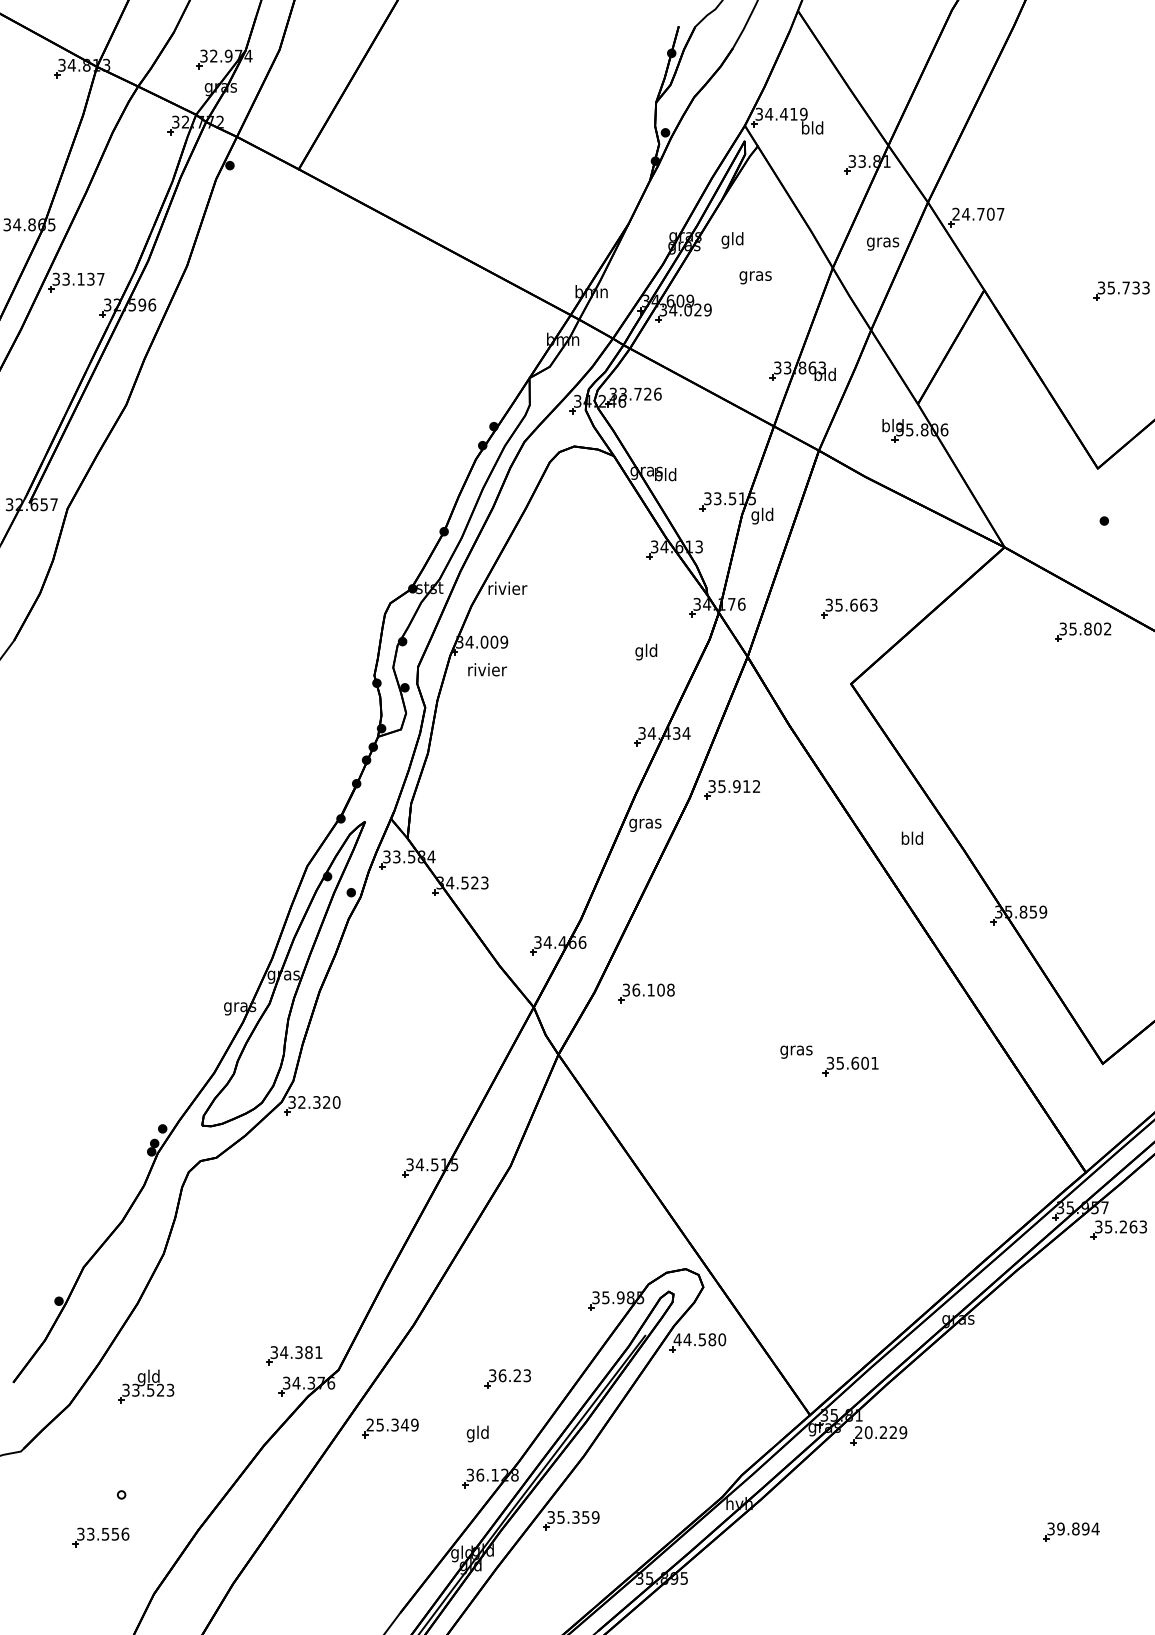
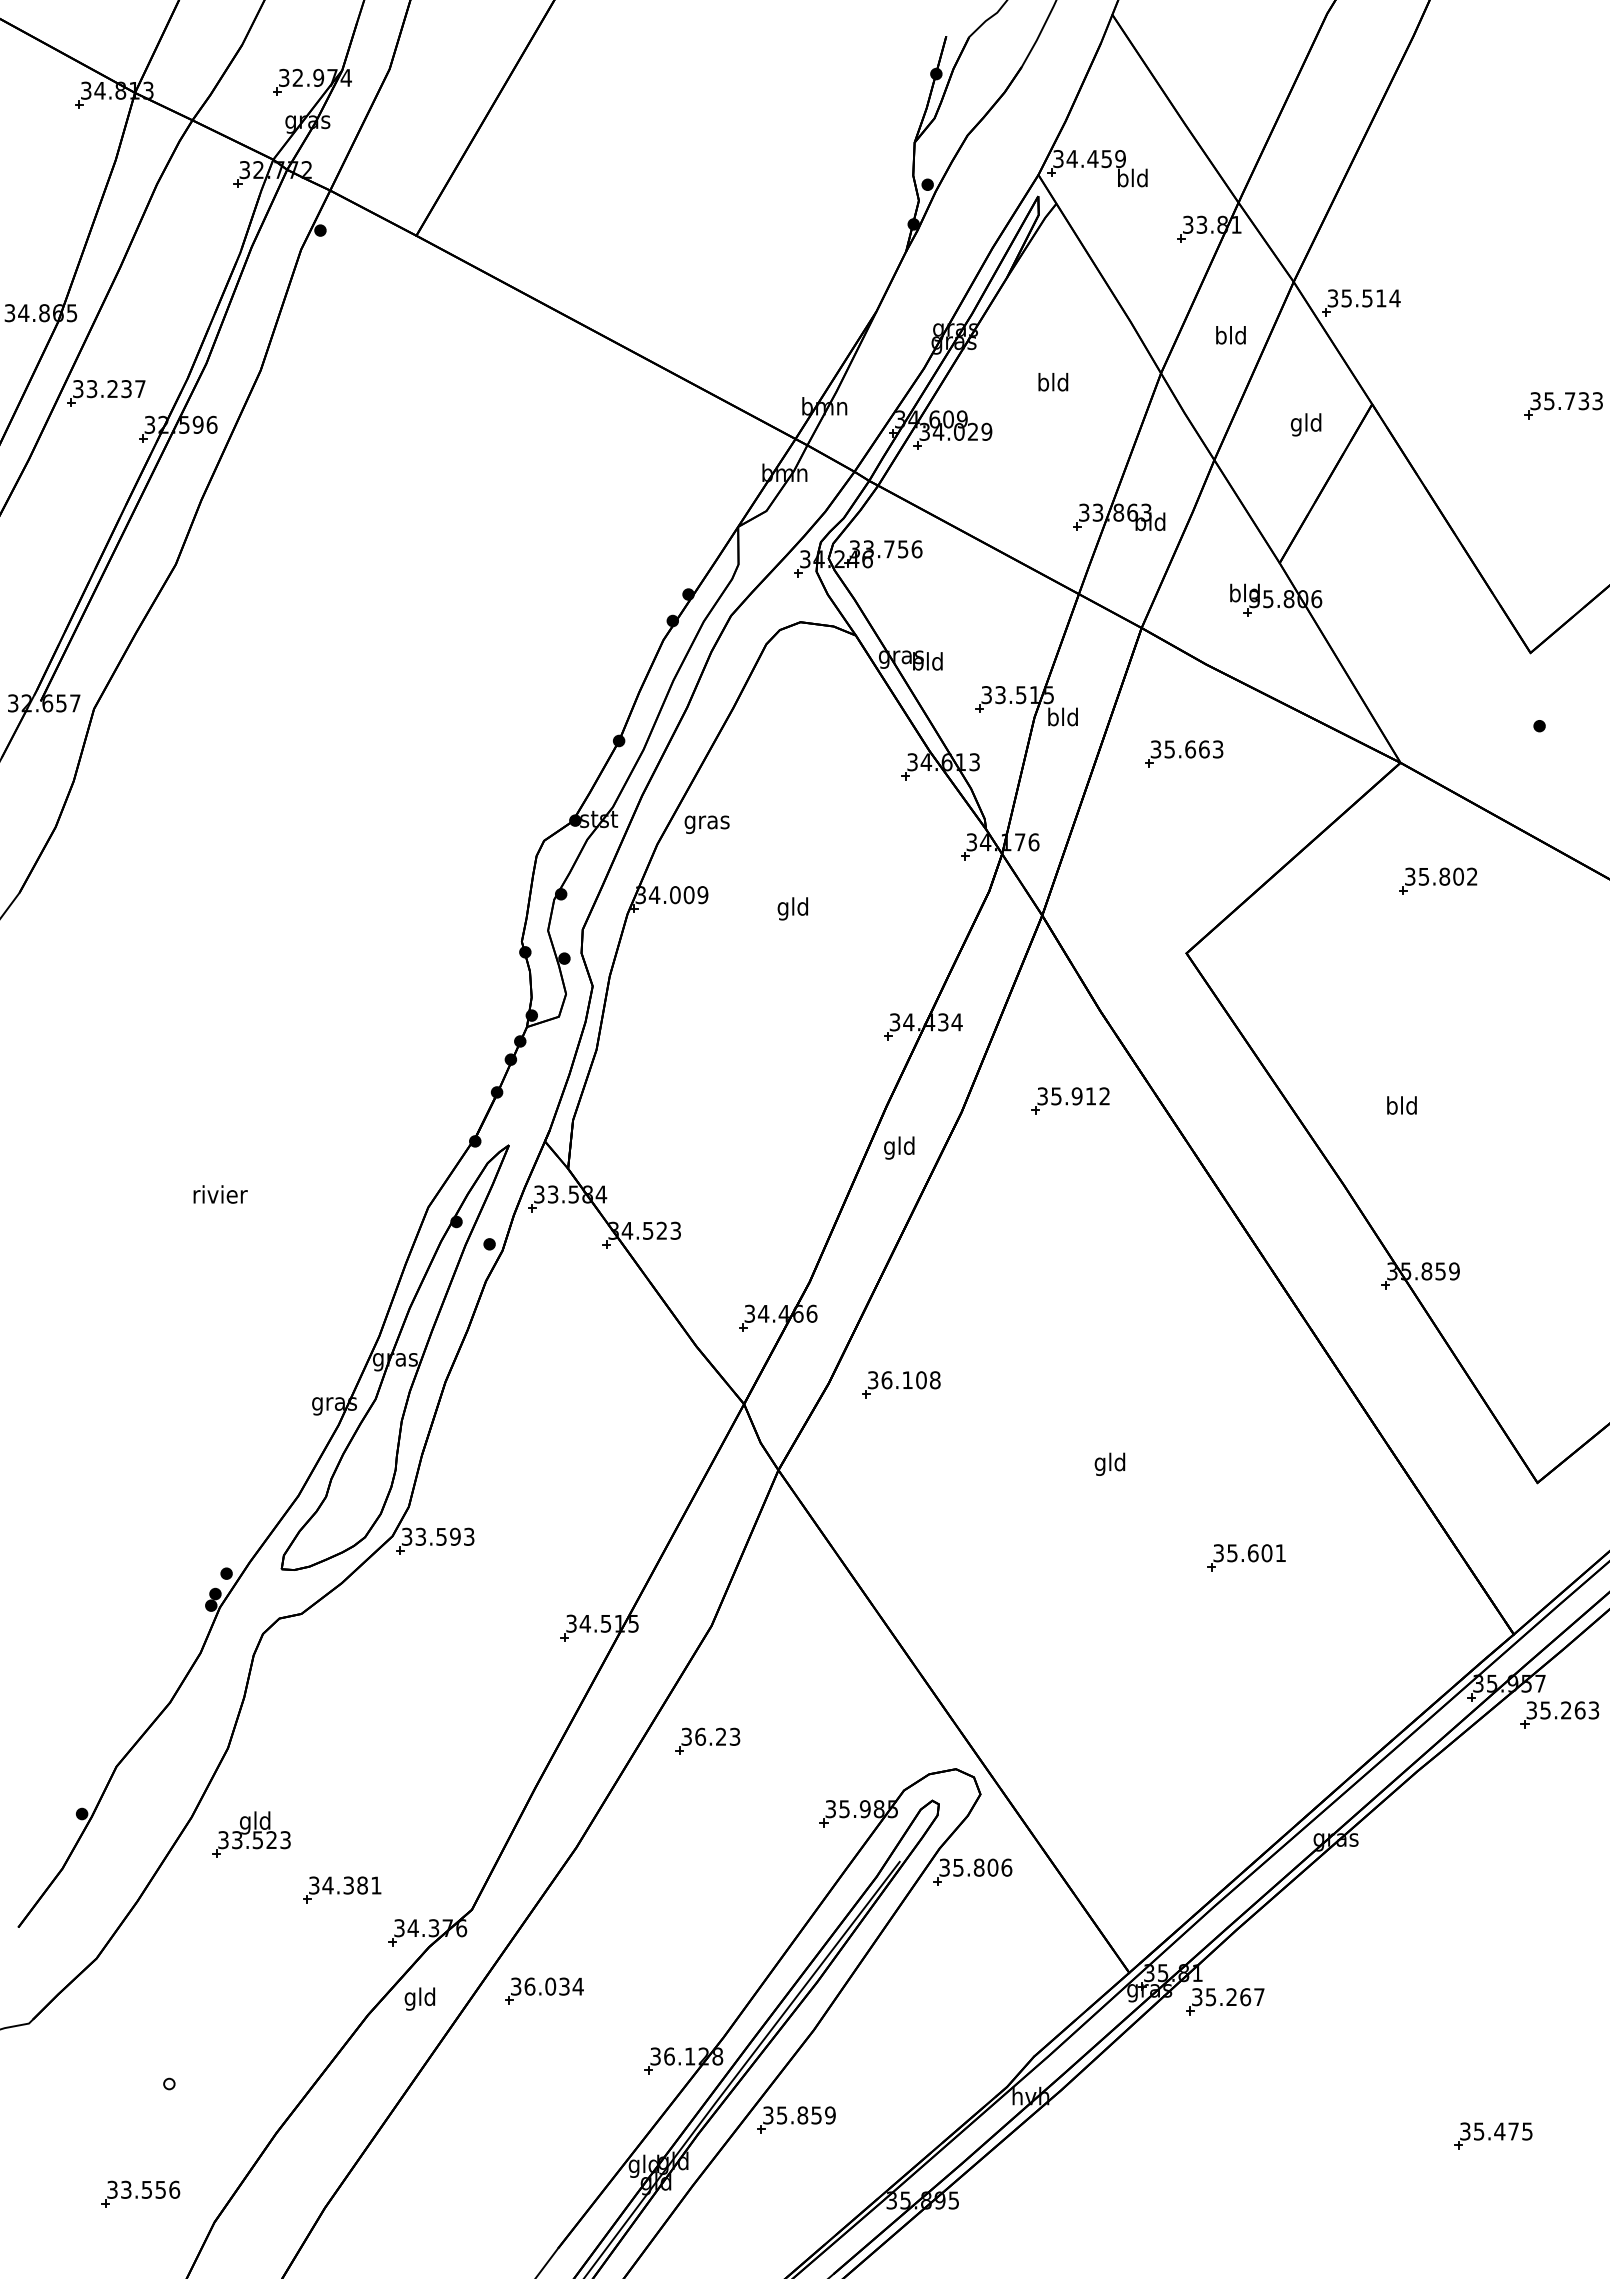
text: (793, 114) -> (1106, 159), 34.419 -> 34.459
text: (978, 214) -> (1363, 298), 24.707 -> 35.514
text: (732, 240) -> (1306, 424), moved
text: (882, 242) -> (1230, 337), gras -> bld
text: (755, 276) -> (1053, 384), gras -> bld
text: (80, 278) -> (112, 388), 33.137 -> 33.237
text: (648, 394) -> (903, 549), 33.726 -> 33.756
text: (755, 515) -> (1052, 718), gld -> bld
text: (508, 589) -> (708, 821), rivier -> gras
part: (849, 608) -> (1184, 753), moved
part: (1083, 631) -> (1438, 880), moved
text: (645, 651) -> (792, 908), moved
text: (487, 669) -> (220, 1194), moved
part: (732, 789) -> (1070, 1100), moved
text: (645, 823) -> (899, 1147), gras -> gld
text: (912, 838) -> (1401, 1105), moved
text: (795, 1049) -> (1109, 1463), gras -> gld
part: (850, 1066) -> (1246, 1557), moved
text: (318, 1102) -> (444, 1536), 32.320 -> 33.593
text: (699, 1339) -> (975, 1867), 44.580 -> 35.806
part: (294, 1355) -> (342, 1889), moved
part: (507, 1378) -> (707, 1740), moved
part: (146, 1386) -> (251, 1834), moved
text: (392, 1424) -> (547, 1986), 25.349 -> 36.034
text: (881, 1432) -> (1228, 1997), 20.229 -> 35.267
text: (477, 1433) -> (419, 1998), moved
text: (575, 1517) -> (802, 2115), 35.359 -> 35.859
text: (1078, 1528) -> (1503, 2131), 39.894 -> 35.475
part: (100, 1536) -> (140, 2193), moved

